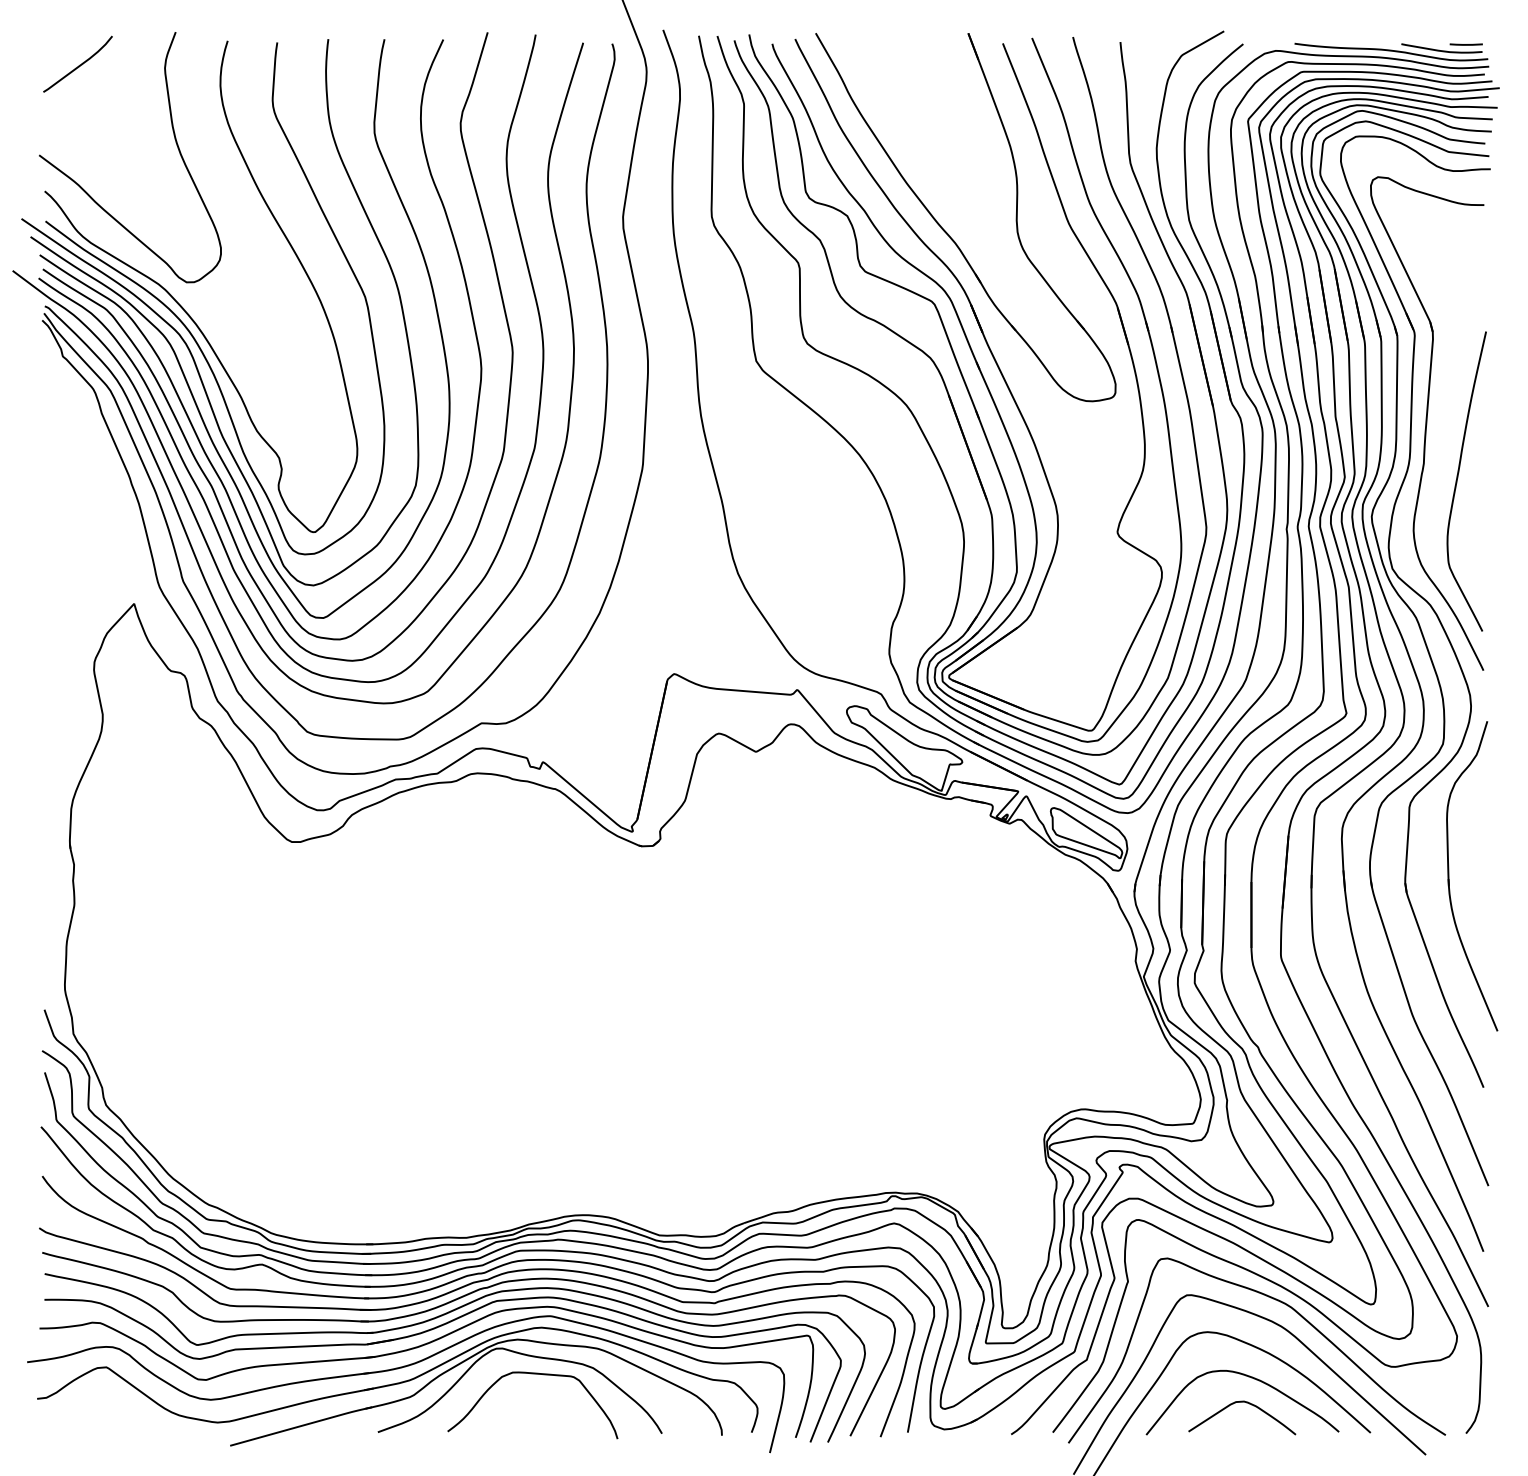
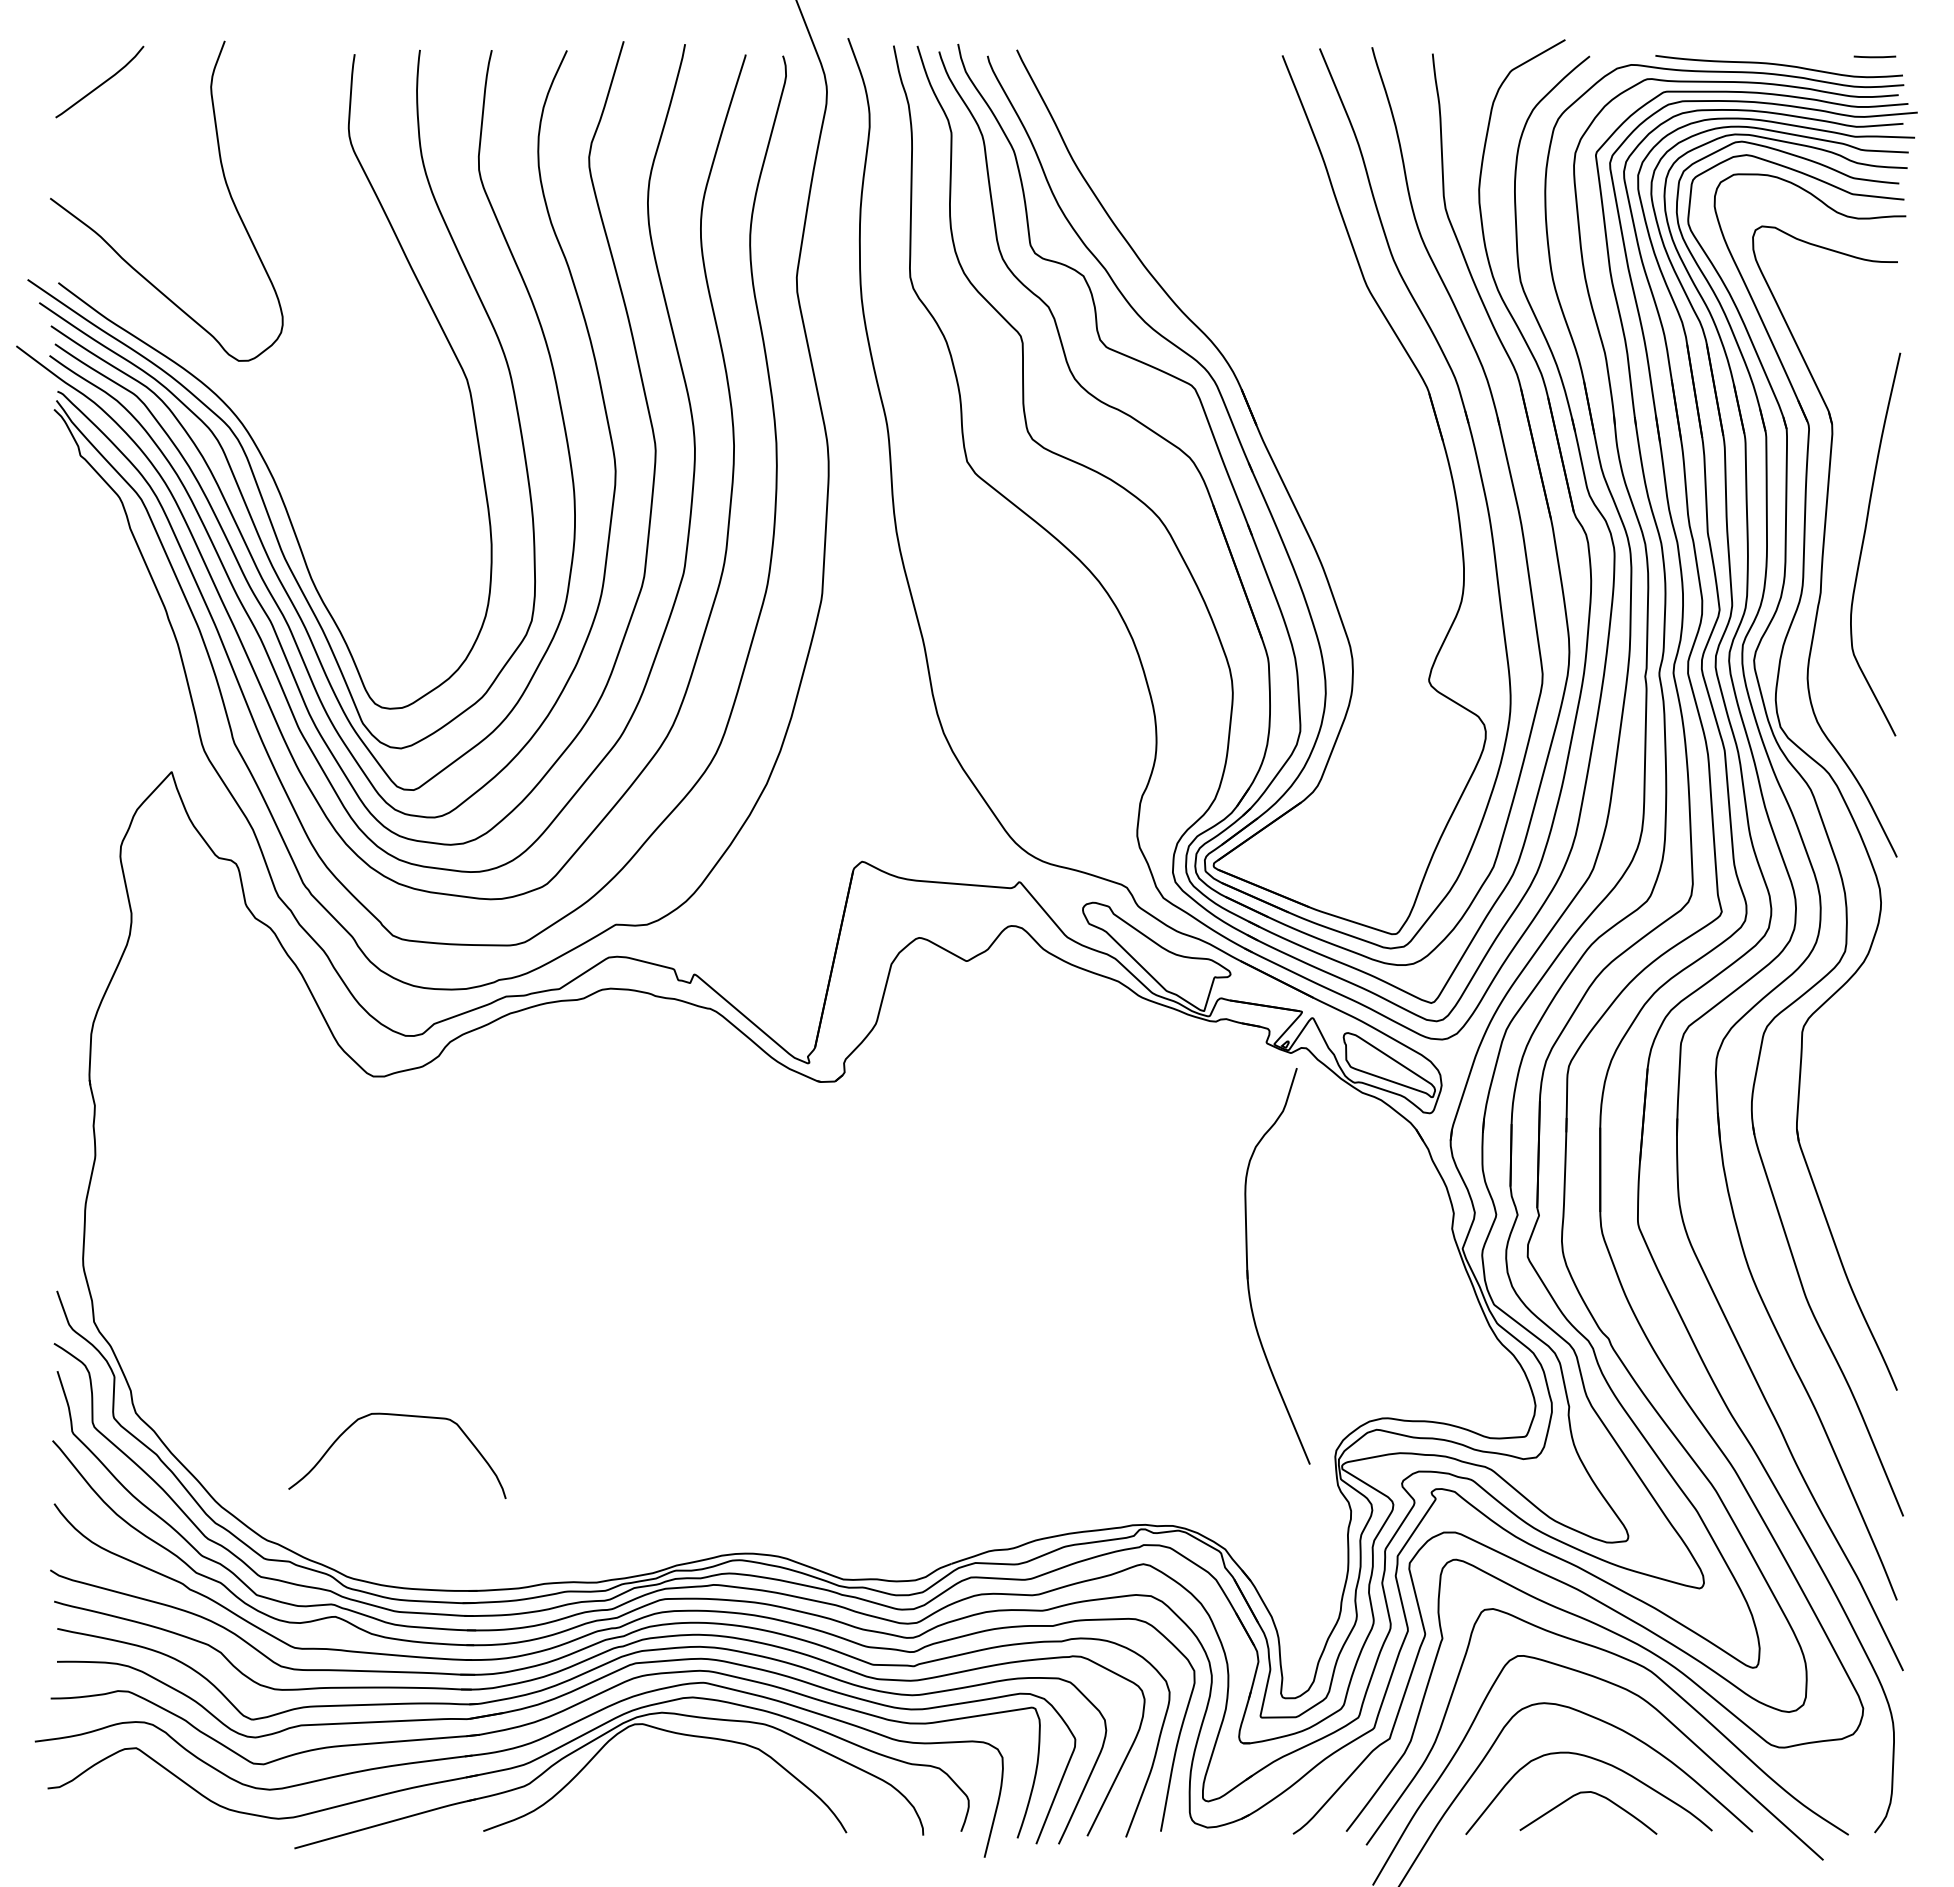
curve: (1441, 50) -> (1843, 64), removed
part: (948, 233) -> (1212, 298), removed
curve: (181, 306) -> (232, 391), removed
curve: (1458, 478) -> (1864, 540), moved
part: (1449, 877) -> (1248, 1267), moved
curve: (536, 1374) -> (401, 1416), moved

